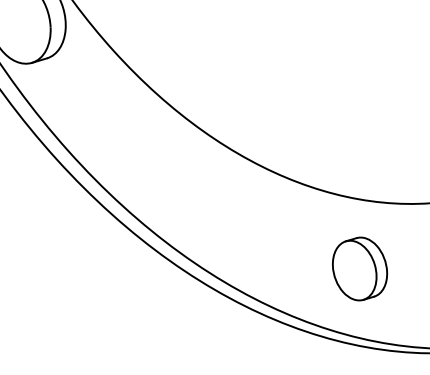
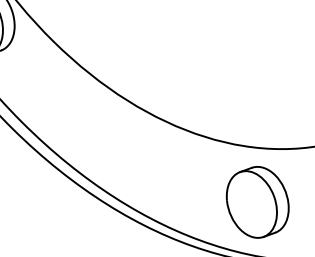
part: (359, 268) -> (257, 202), size x1.43

